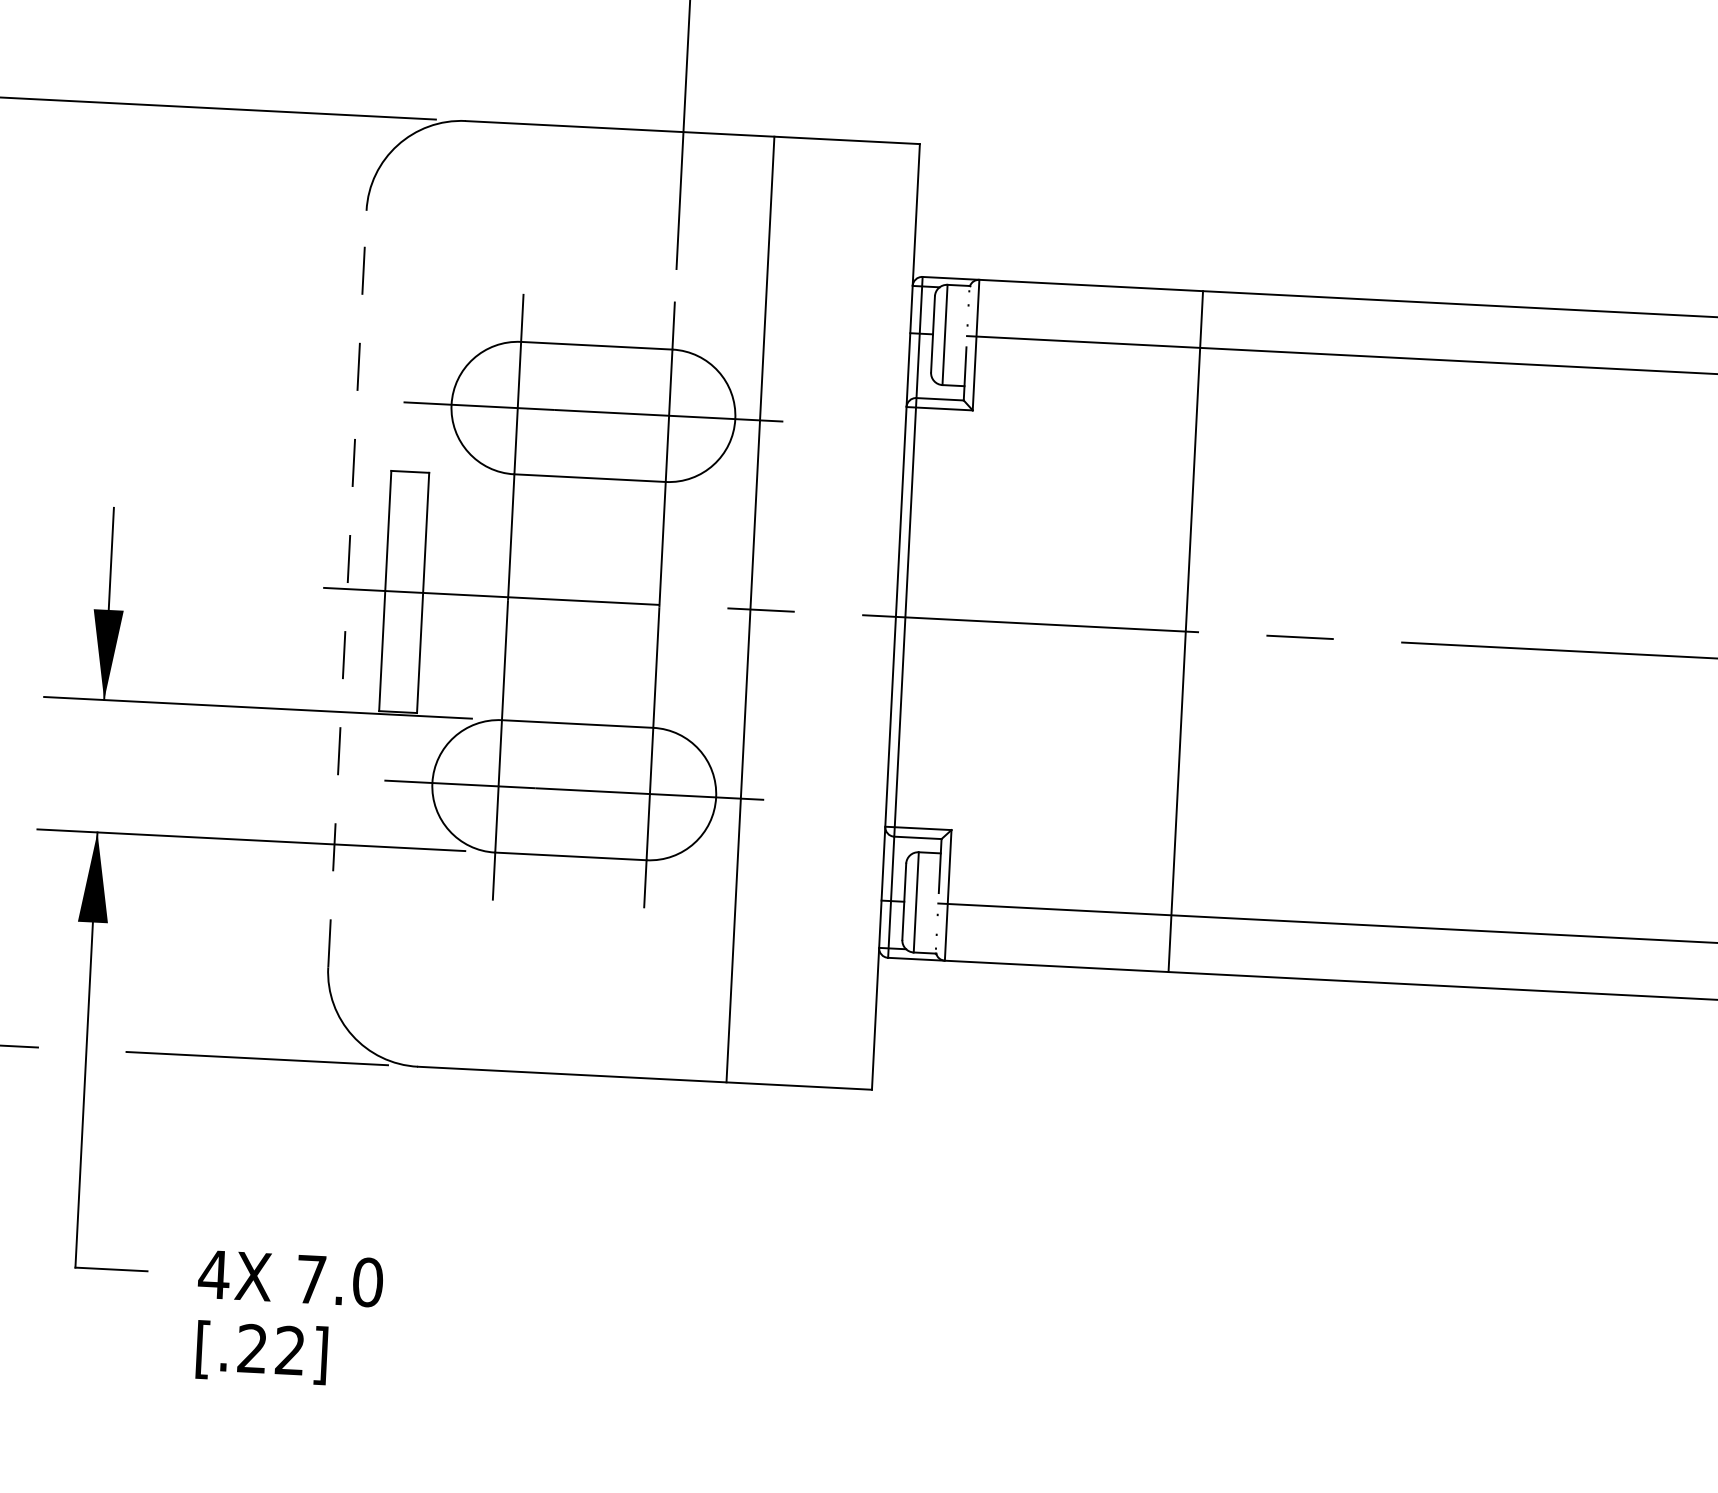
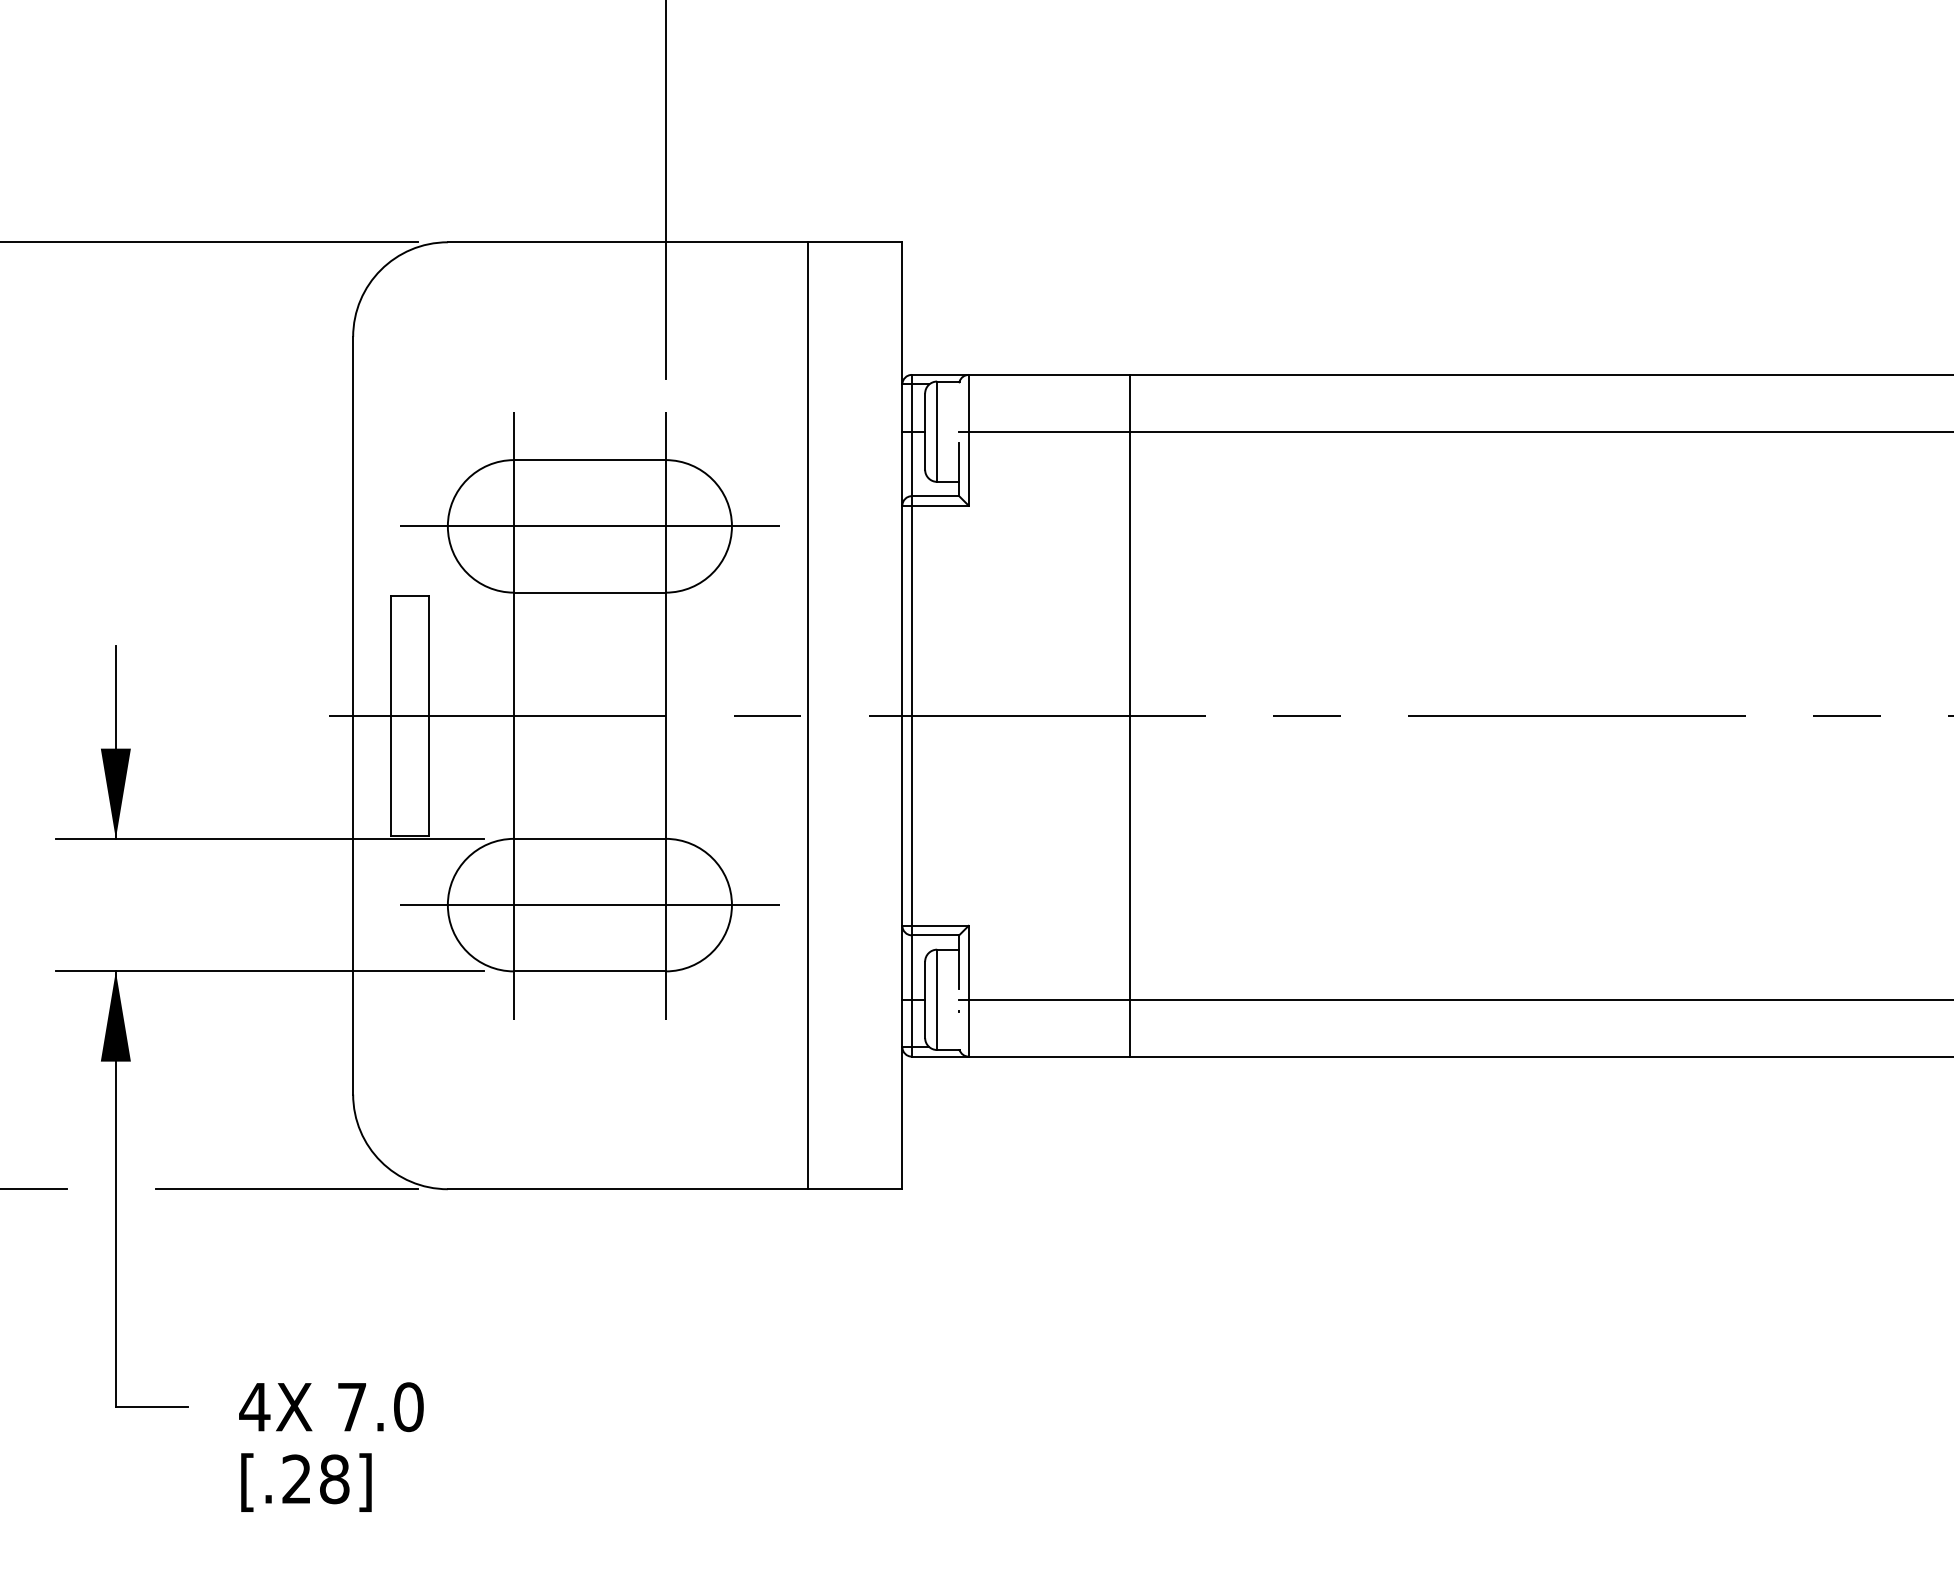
line: (347, 588) -> (353, 715), dashed -> solid
line: (750, 609) -> (807, 715), moved
line: (1185, 631) -> (1129, 715), moved
text: (290, 1350) -> (334, 1479), [.22] -> [.28]

